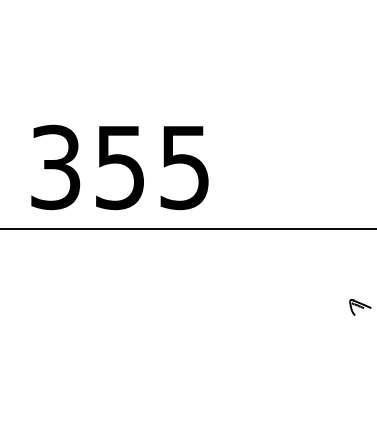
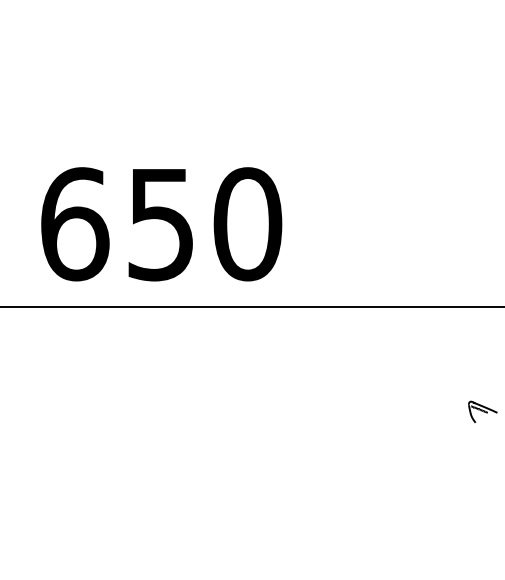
text: (120, 167) -> (161, 224), 355 -> 650

